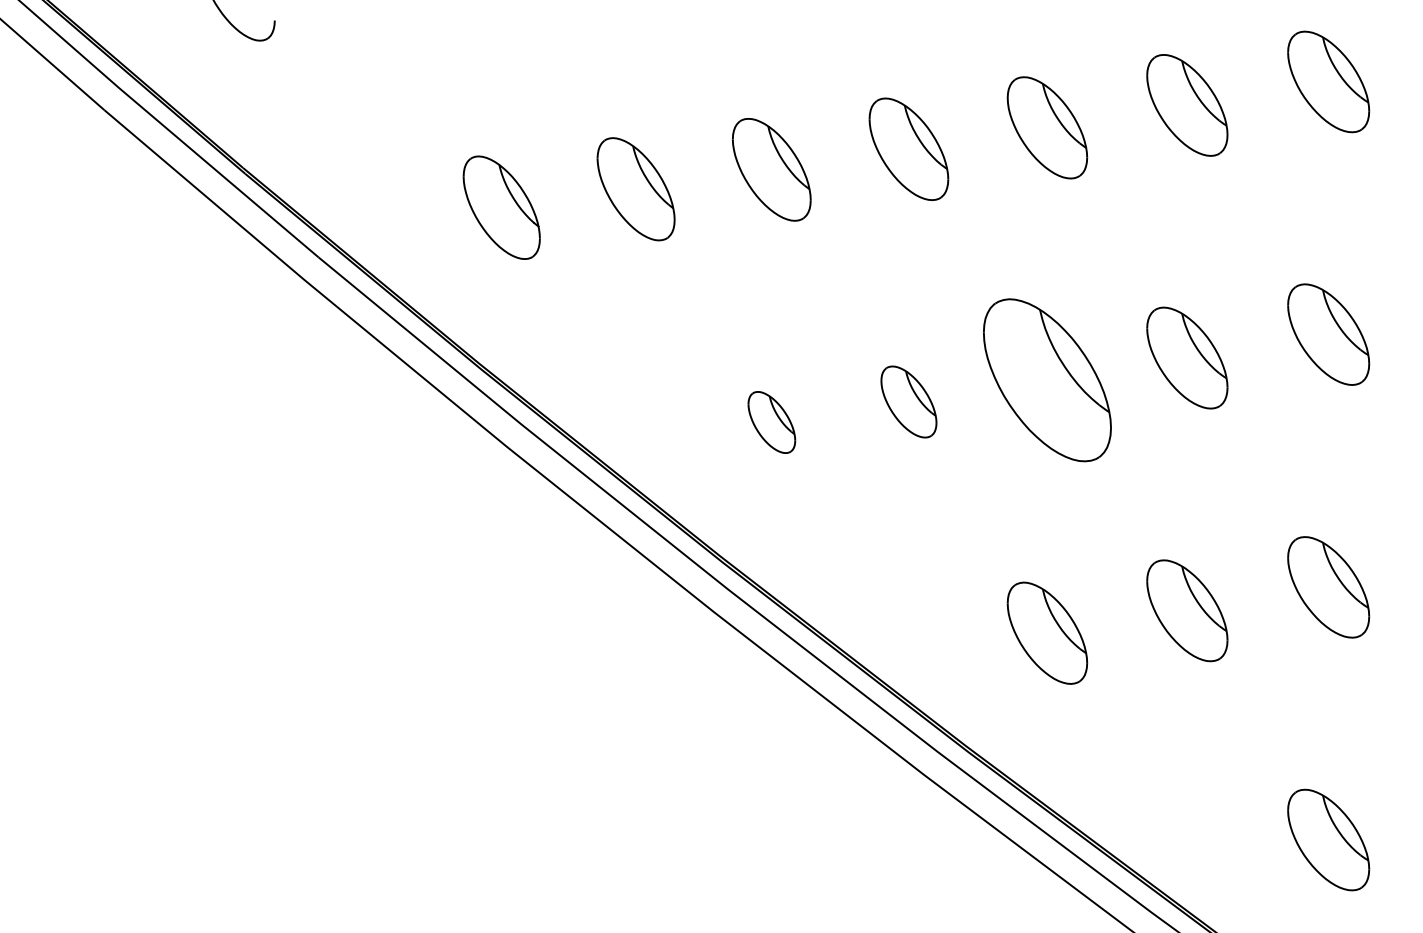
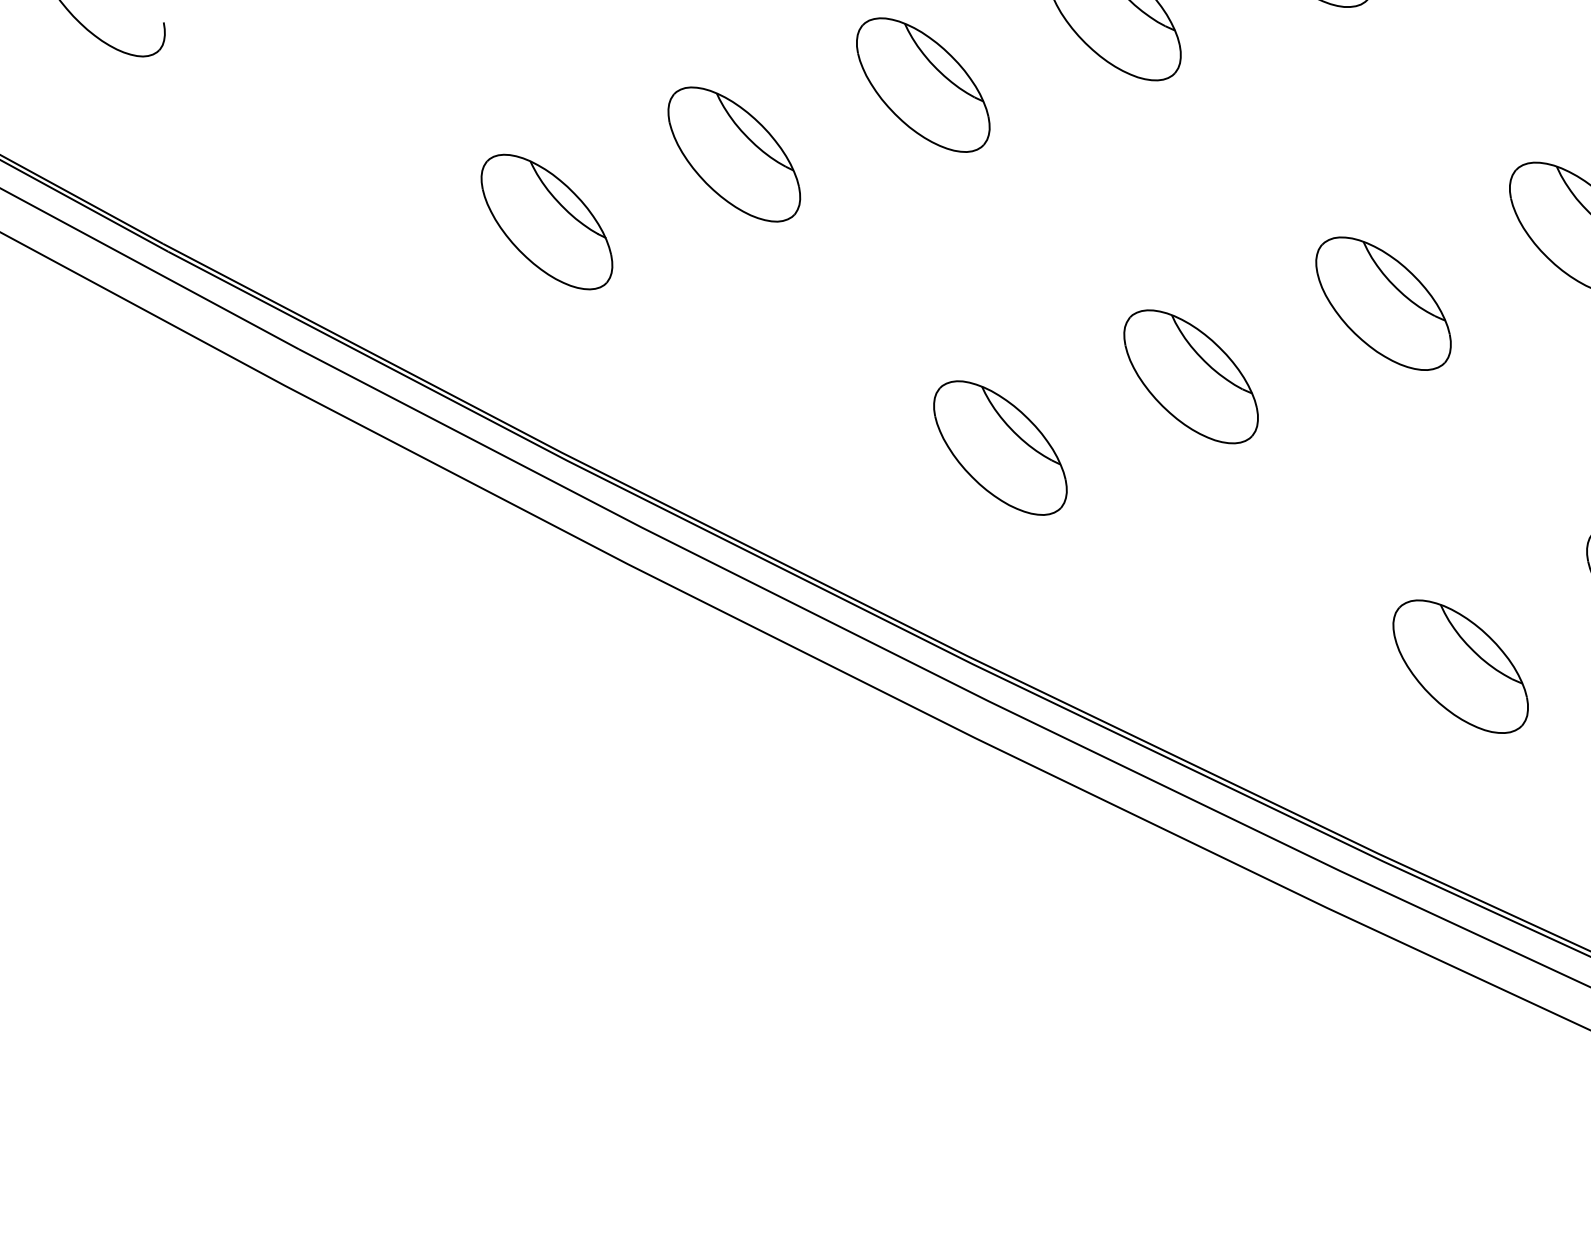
part: (1047, 380) -> (1383, 303), size x0.62
part: (908, 401) -> (1190, 376), size x1.43
part: (771, 422) -> (999, 448), size x1.67

